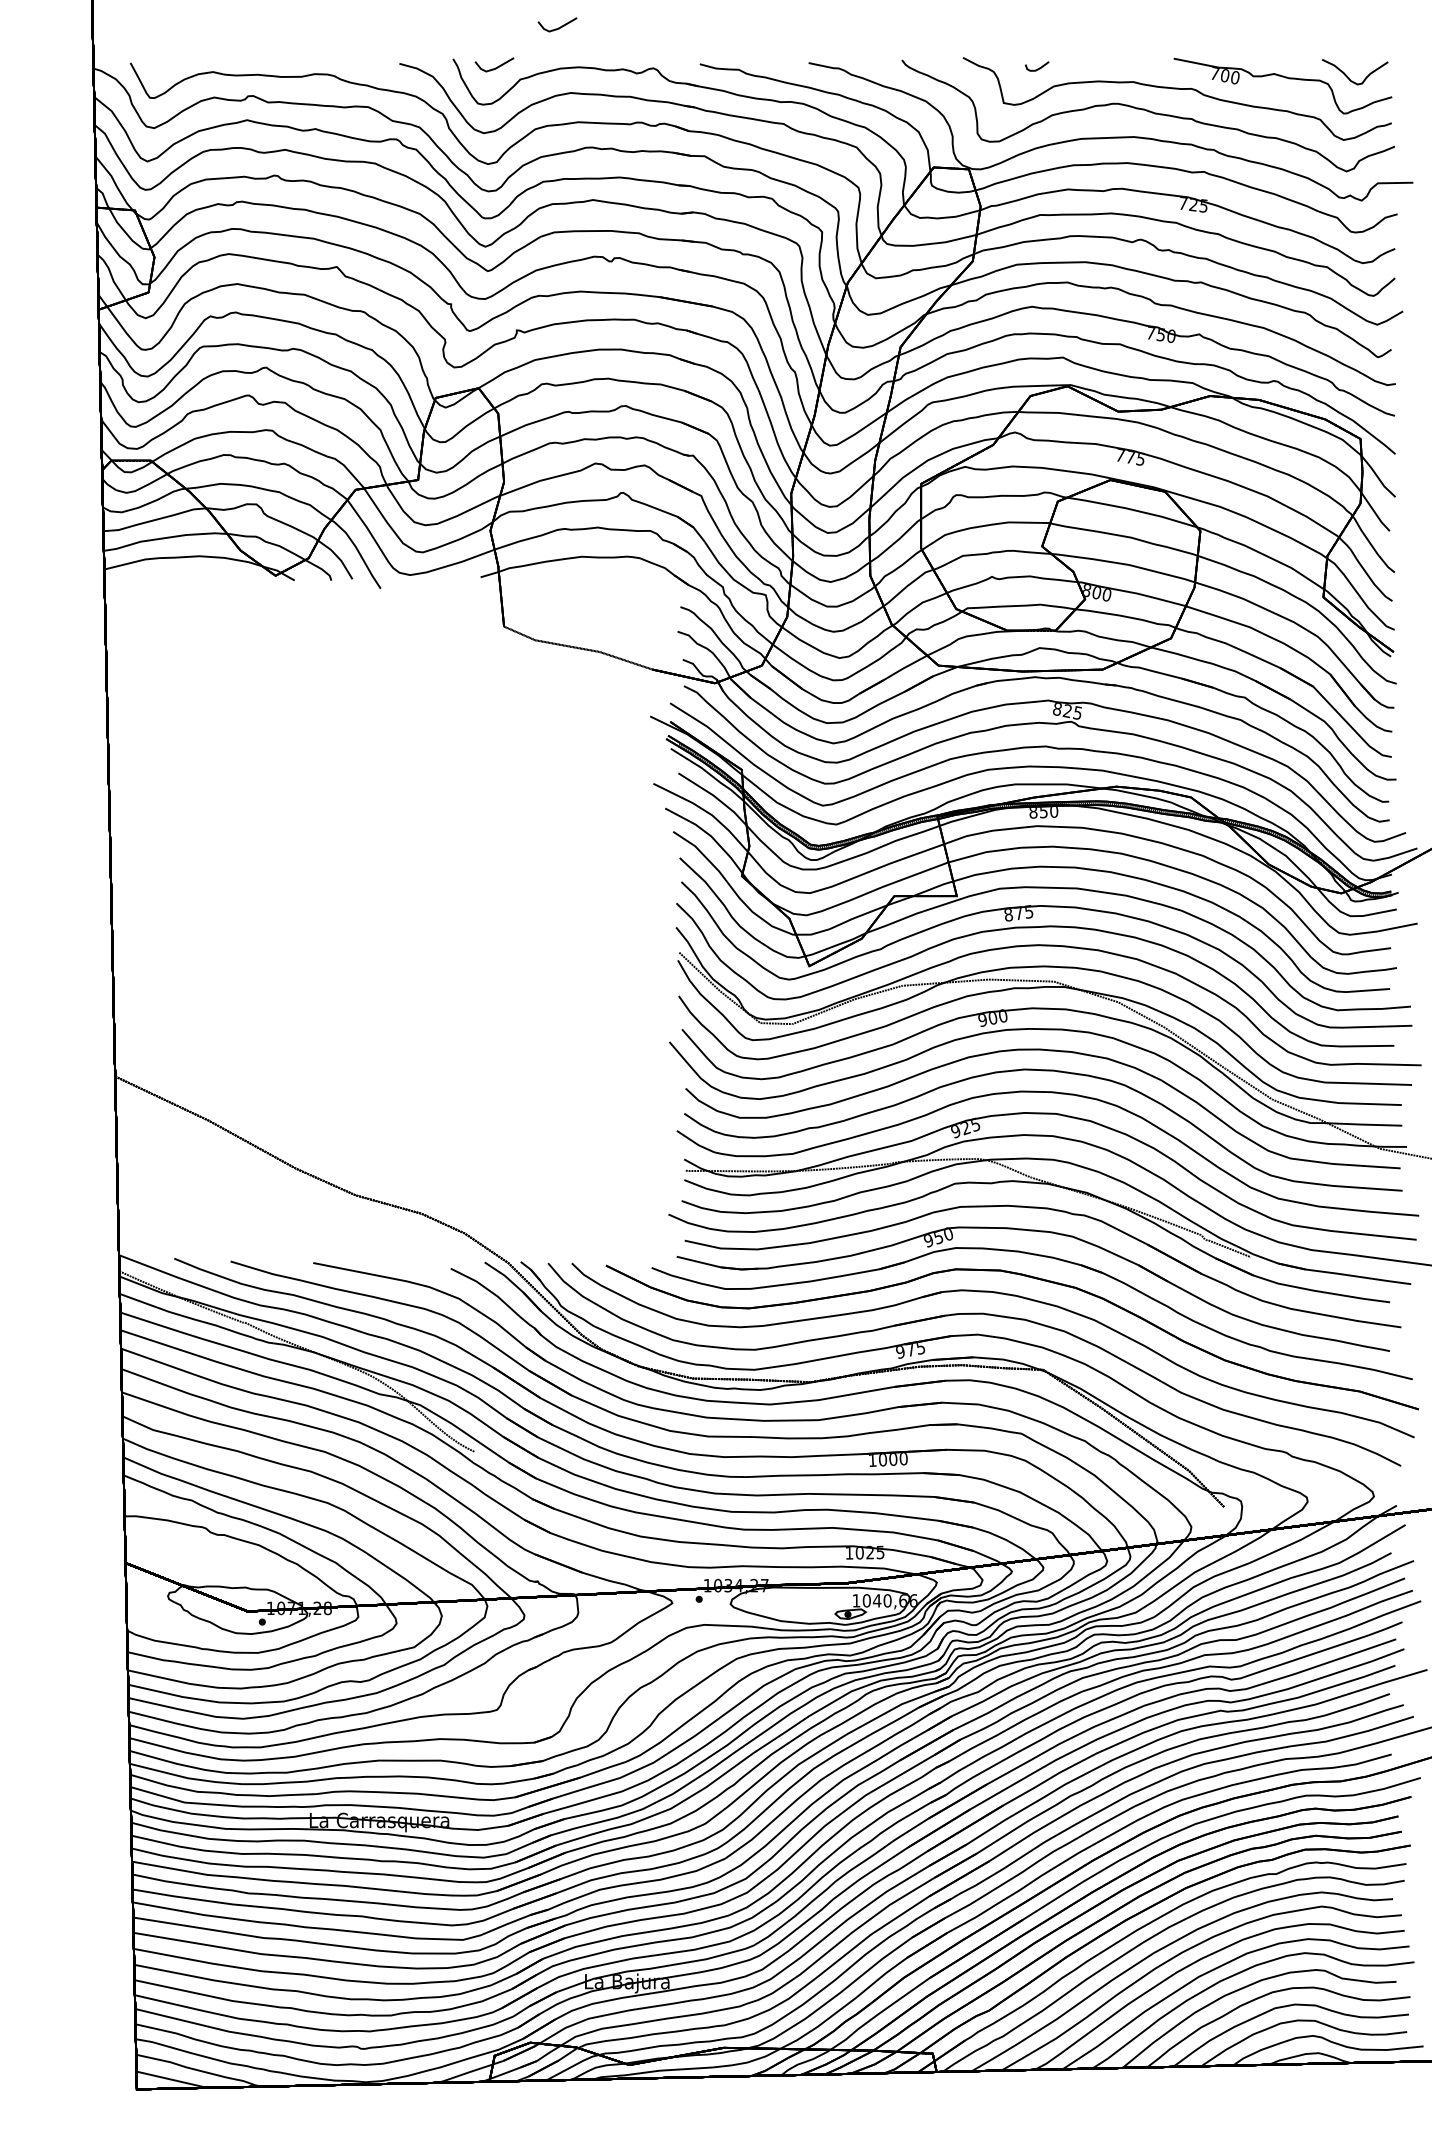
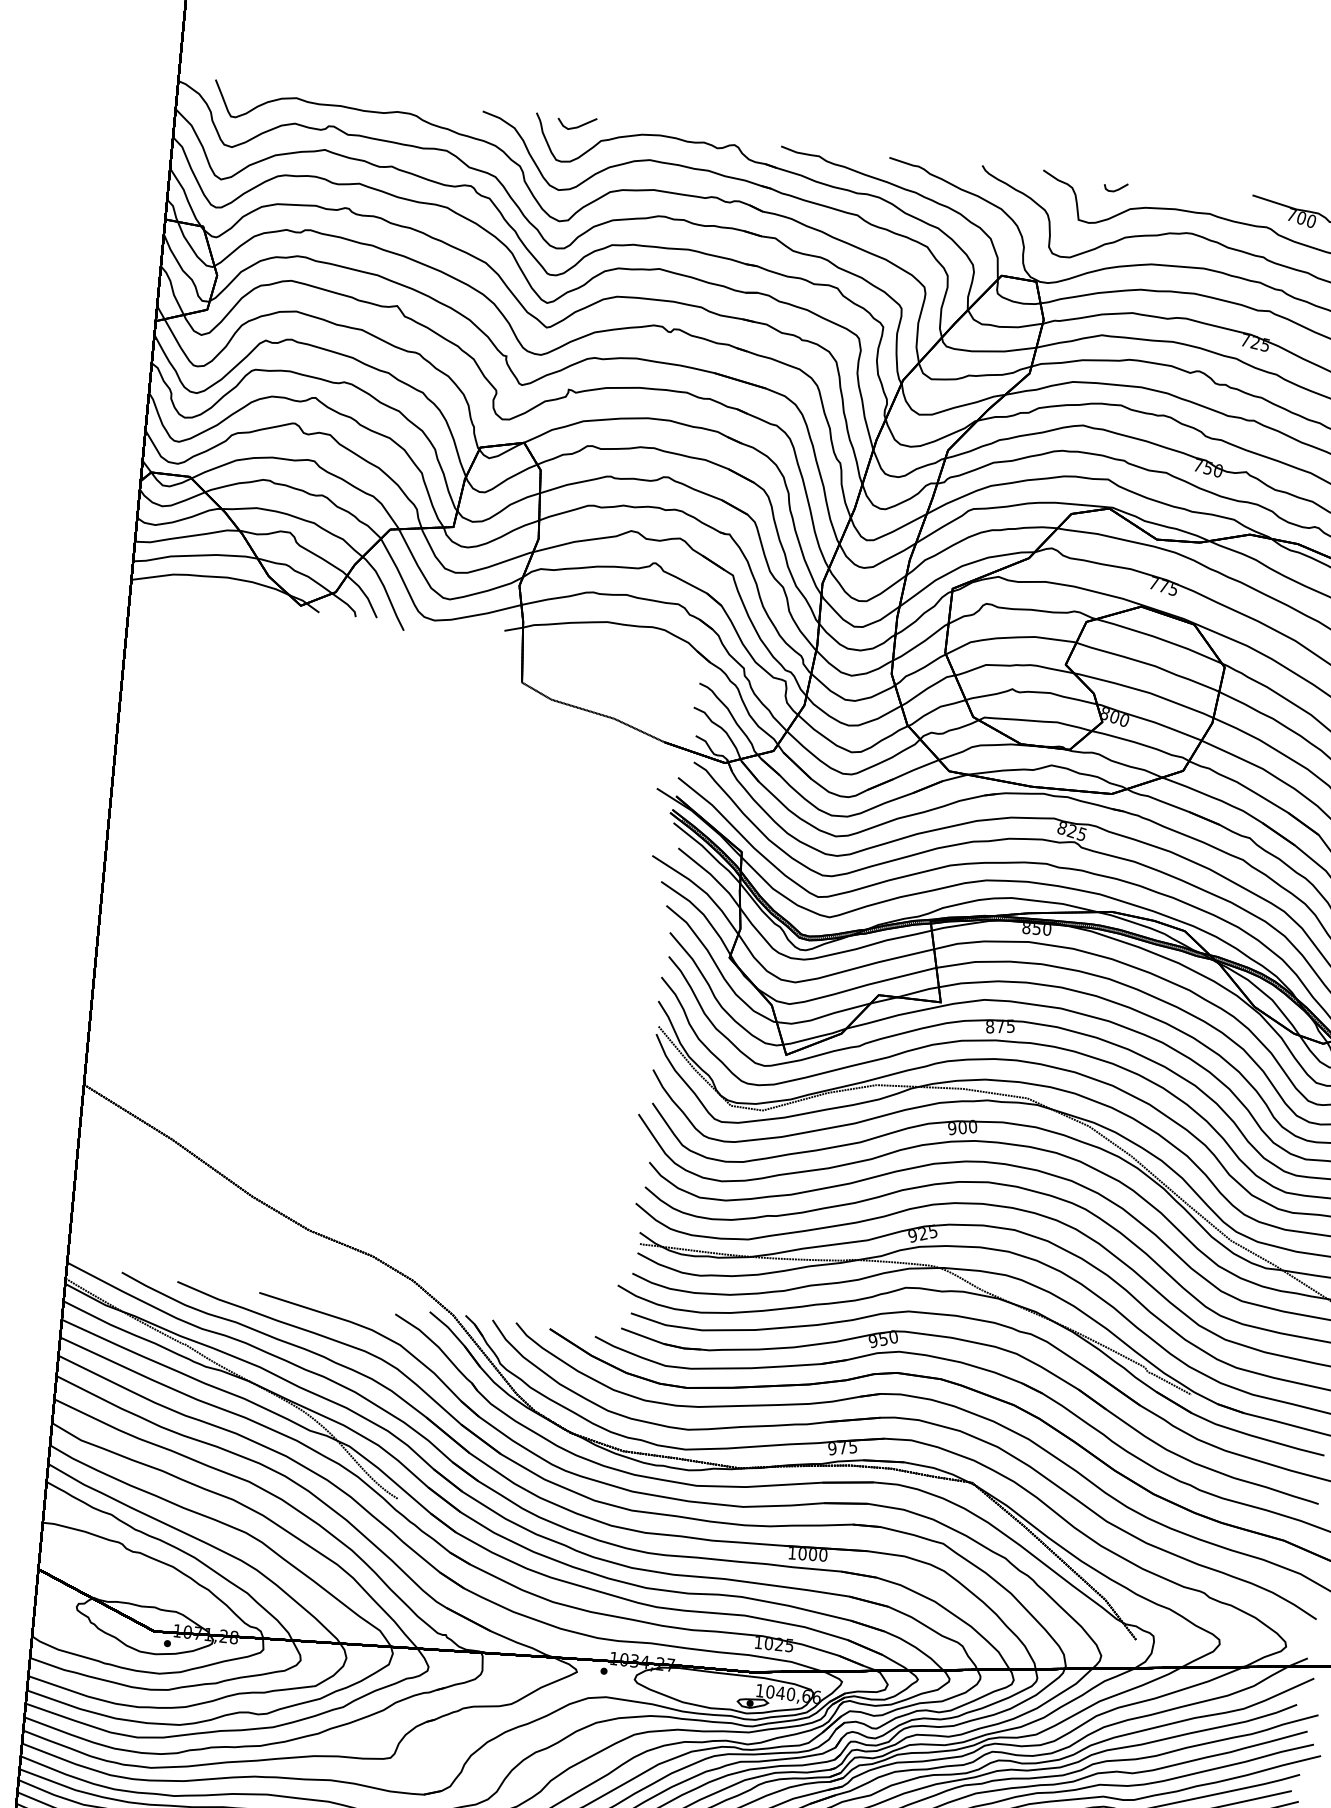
line: (558, 27) -> (644, 93), removed

